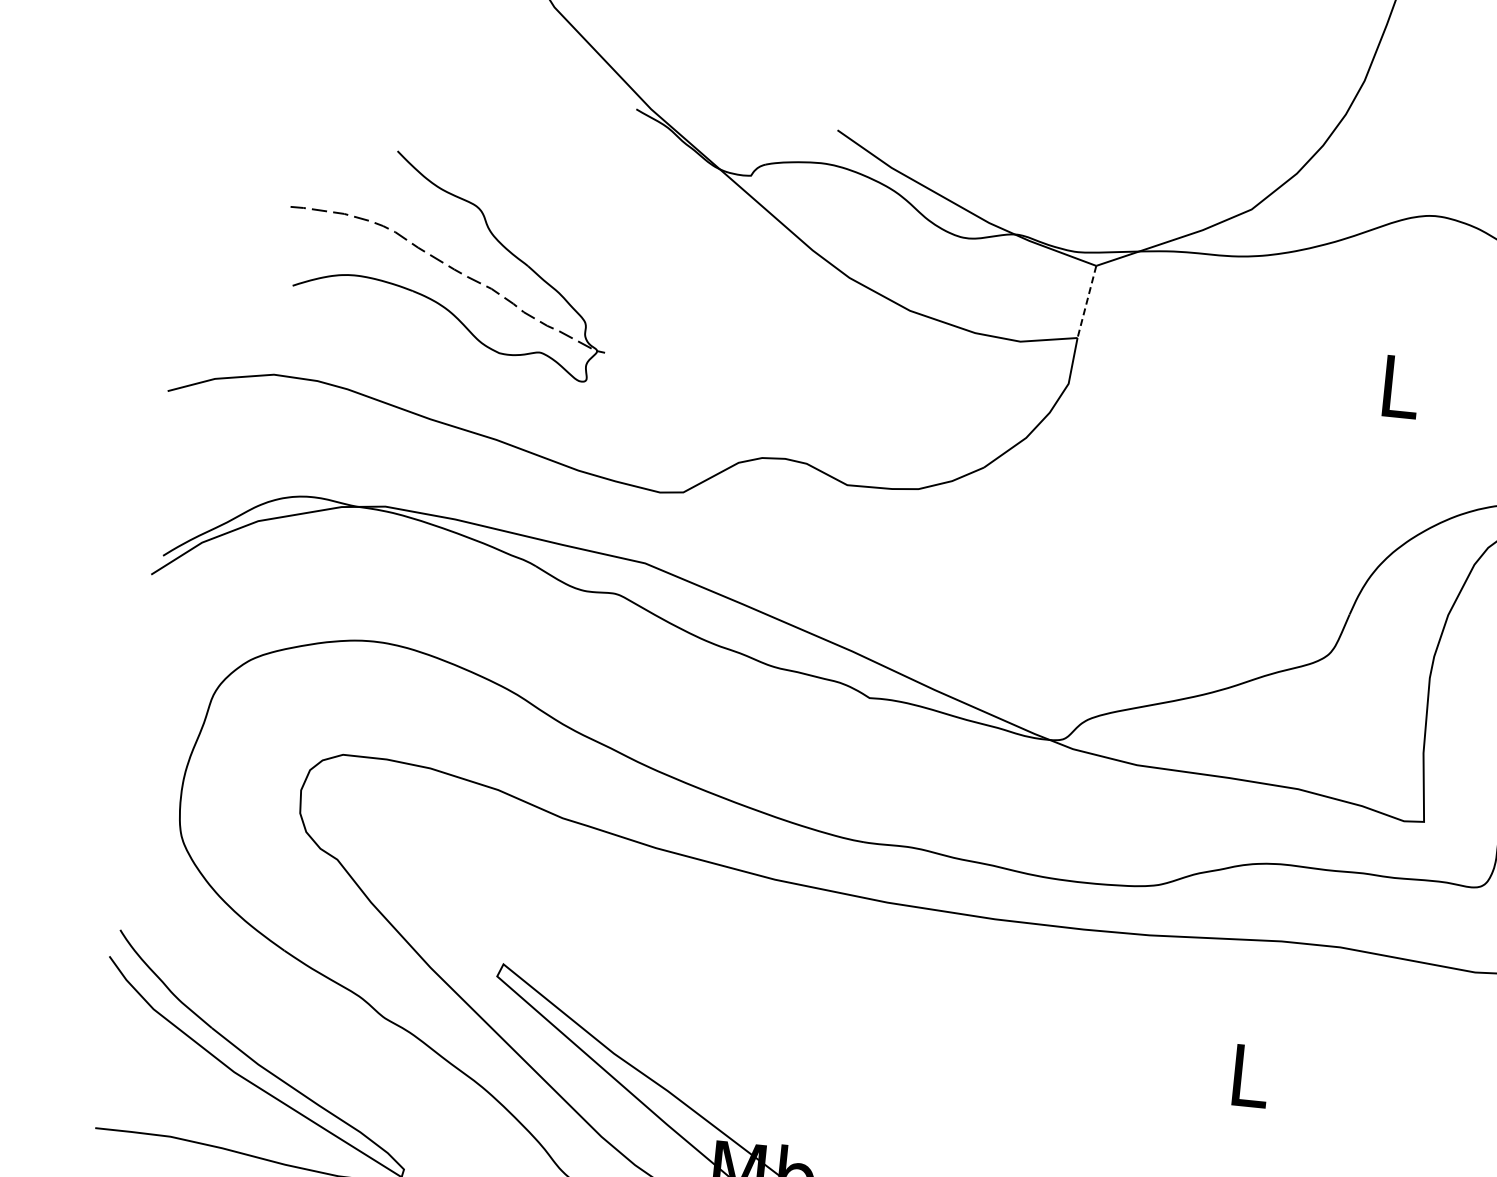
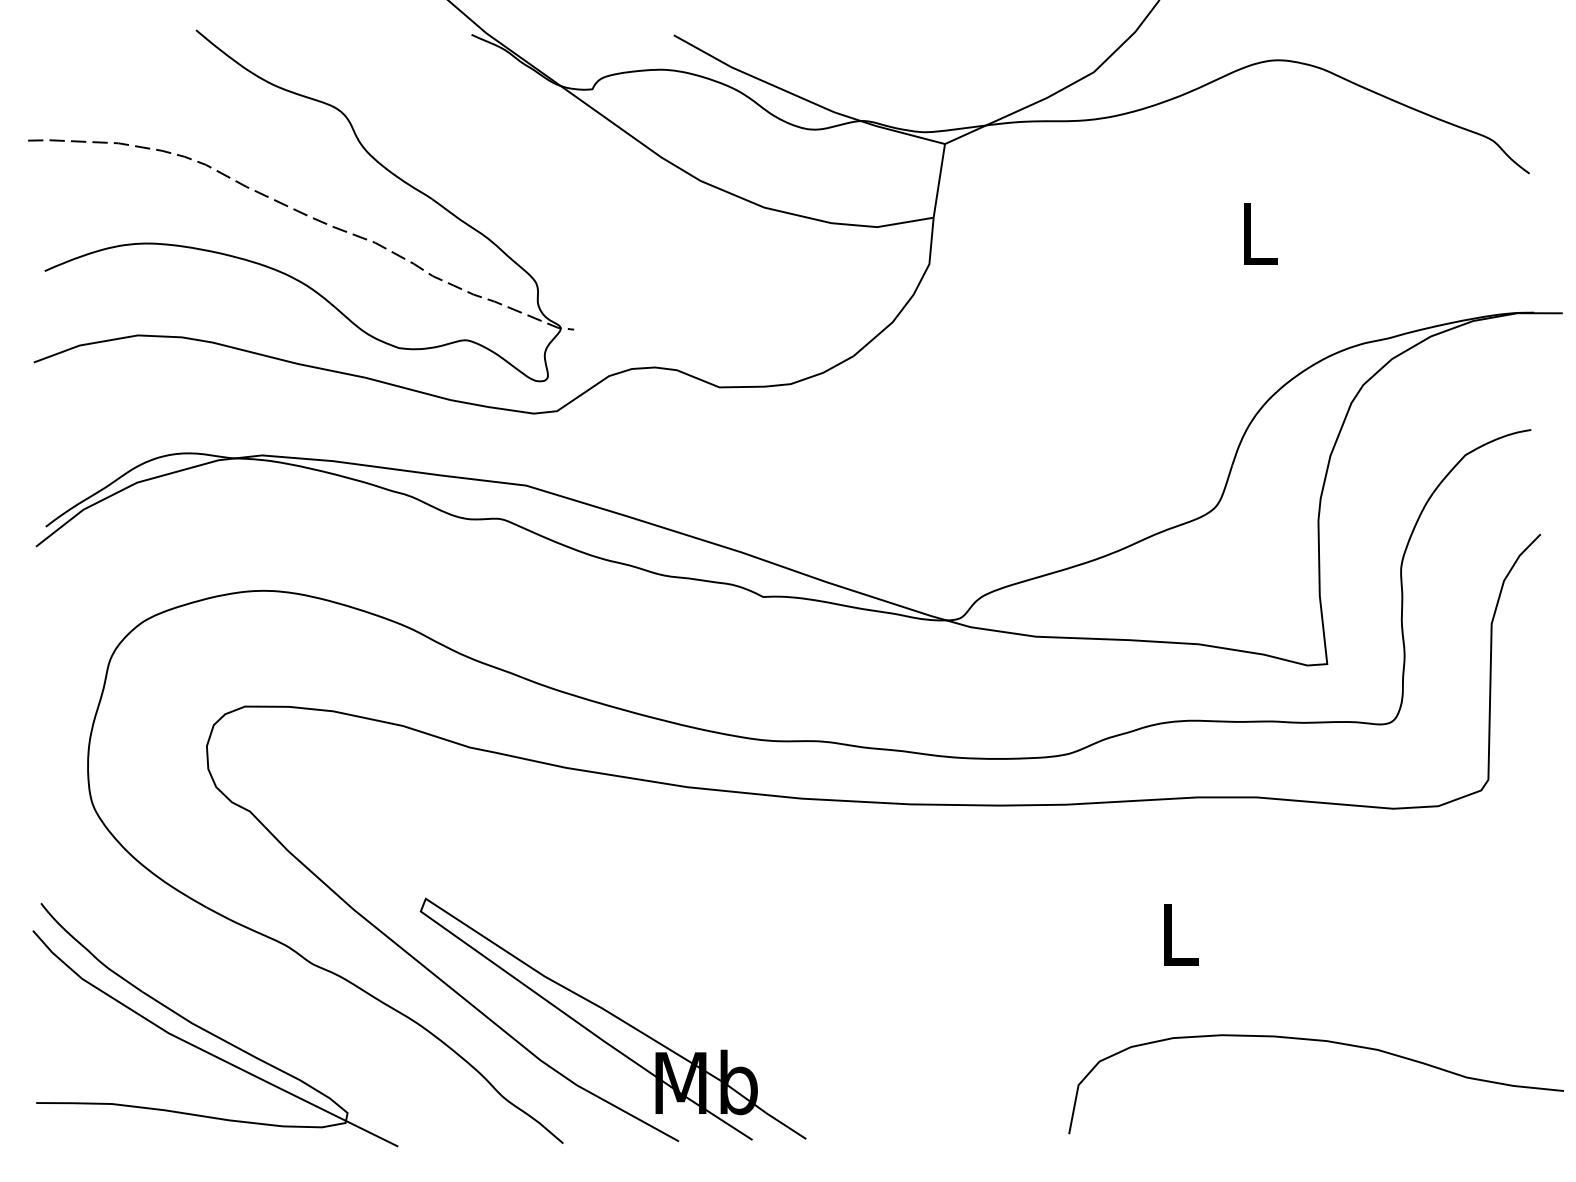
part: (449, 261) -> (301, 205), size x1.67
line: (1087, 302) -> (939, 181), dashed -> solid

